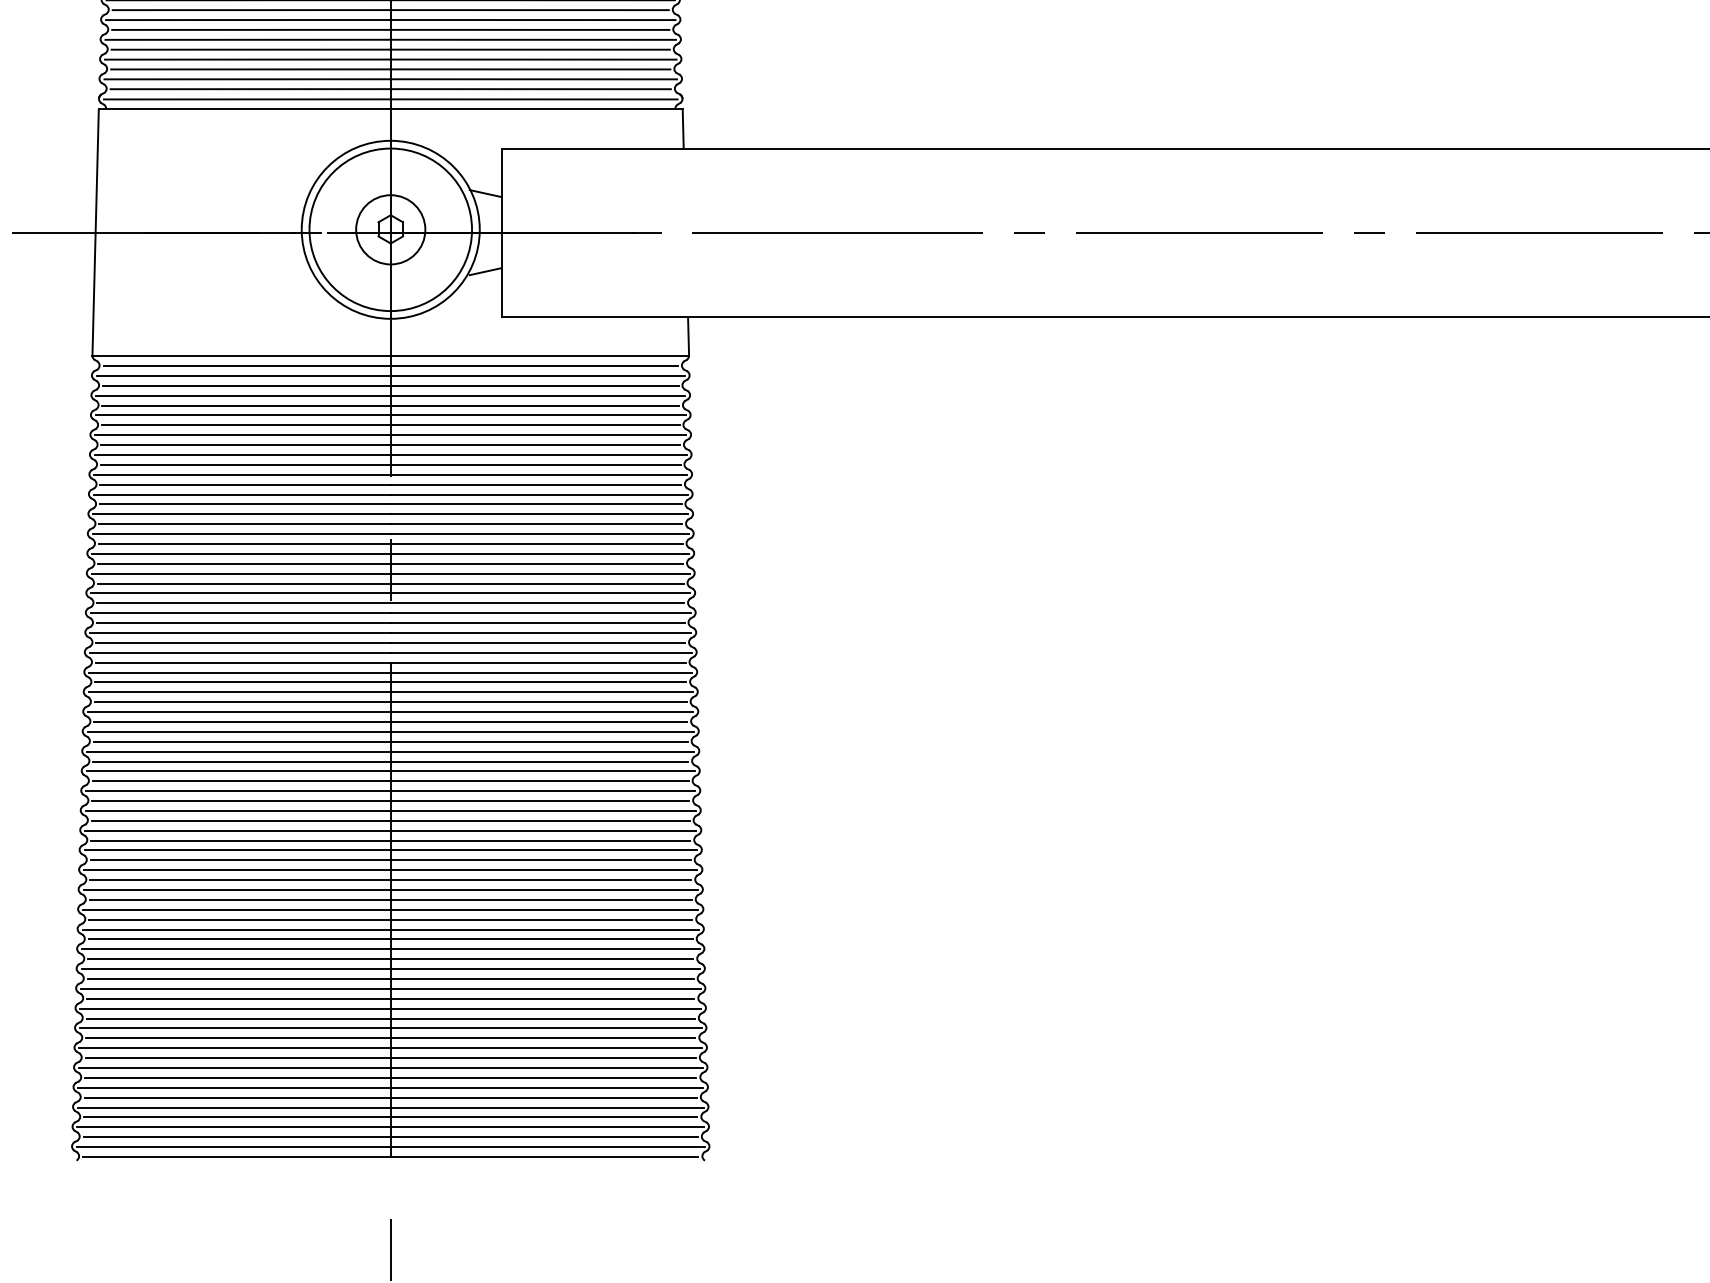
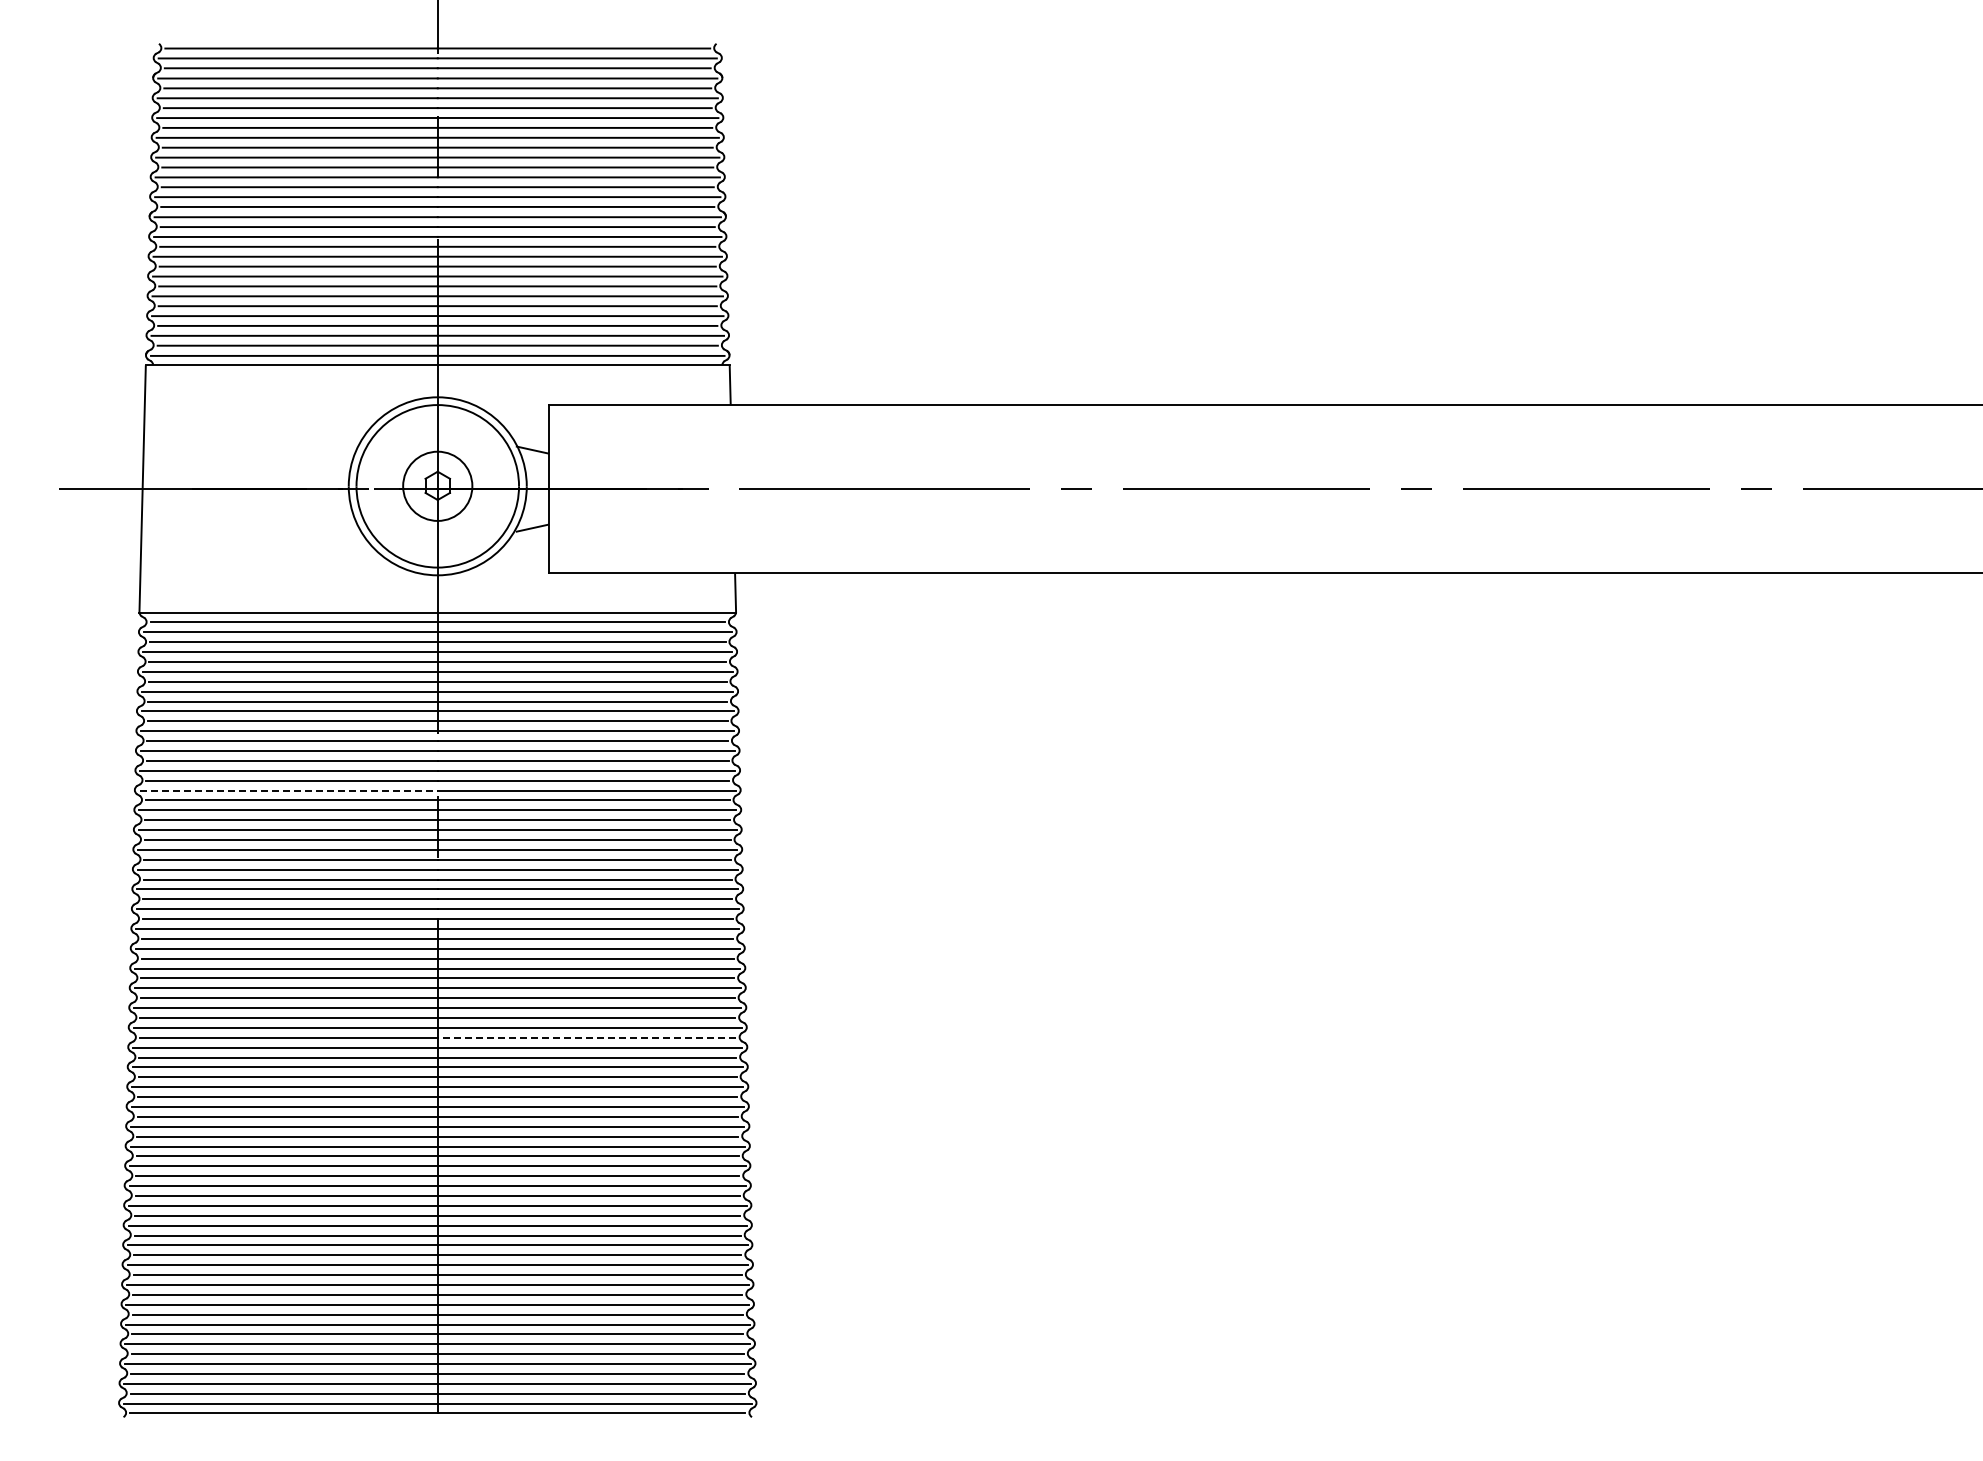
line: (242, 534) -> (289, 790), solid -> dashed
line: (539, 781) -> (586, 1037), solid -> dashed

